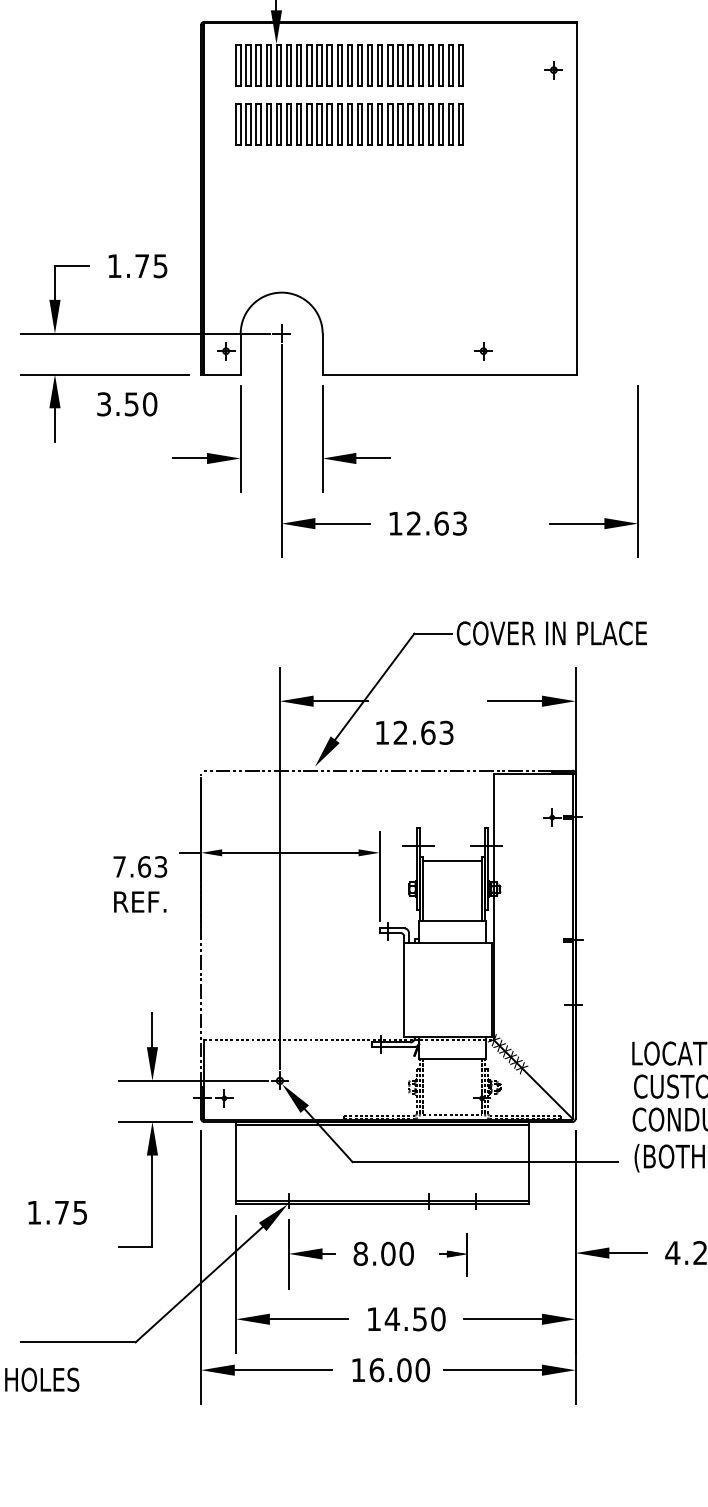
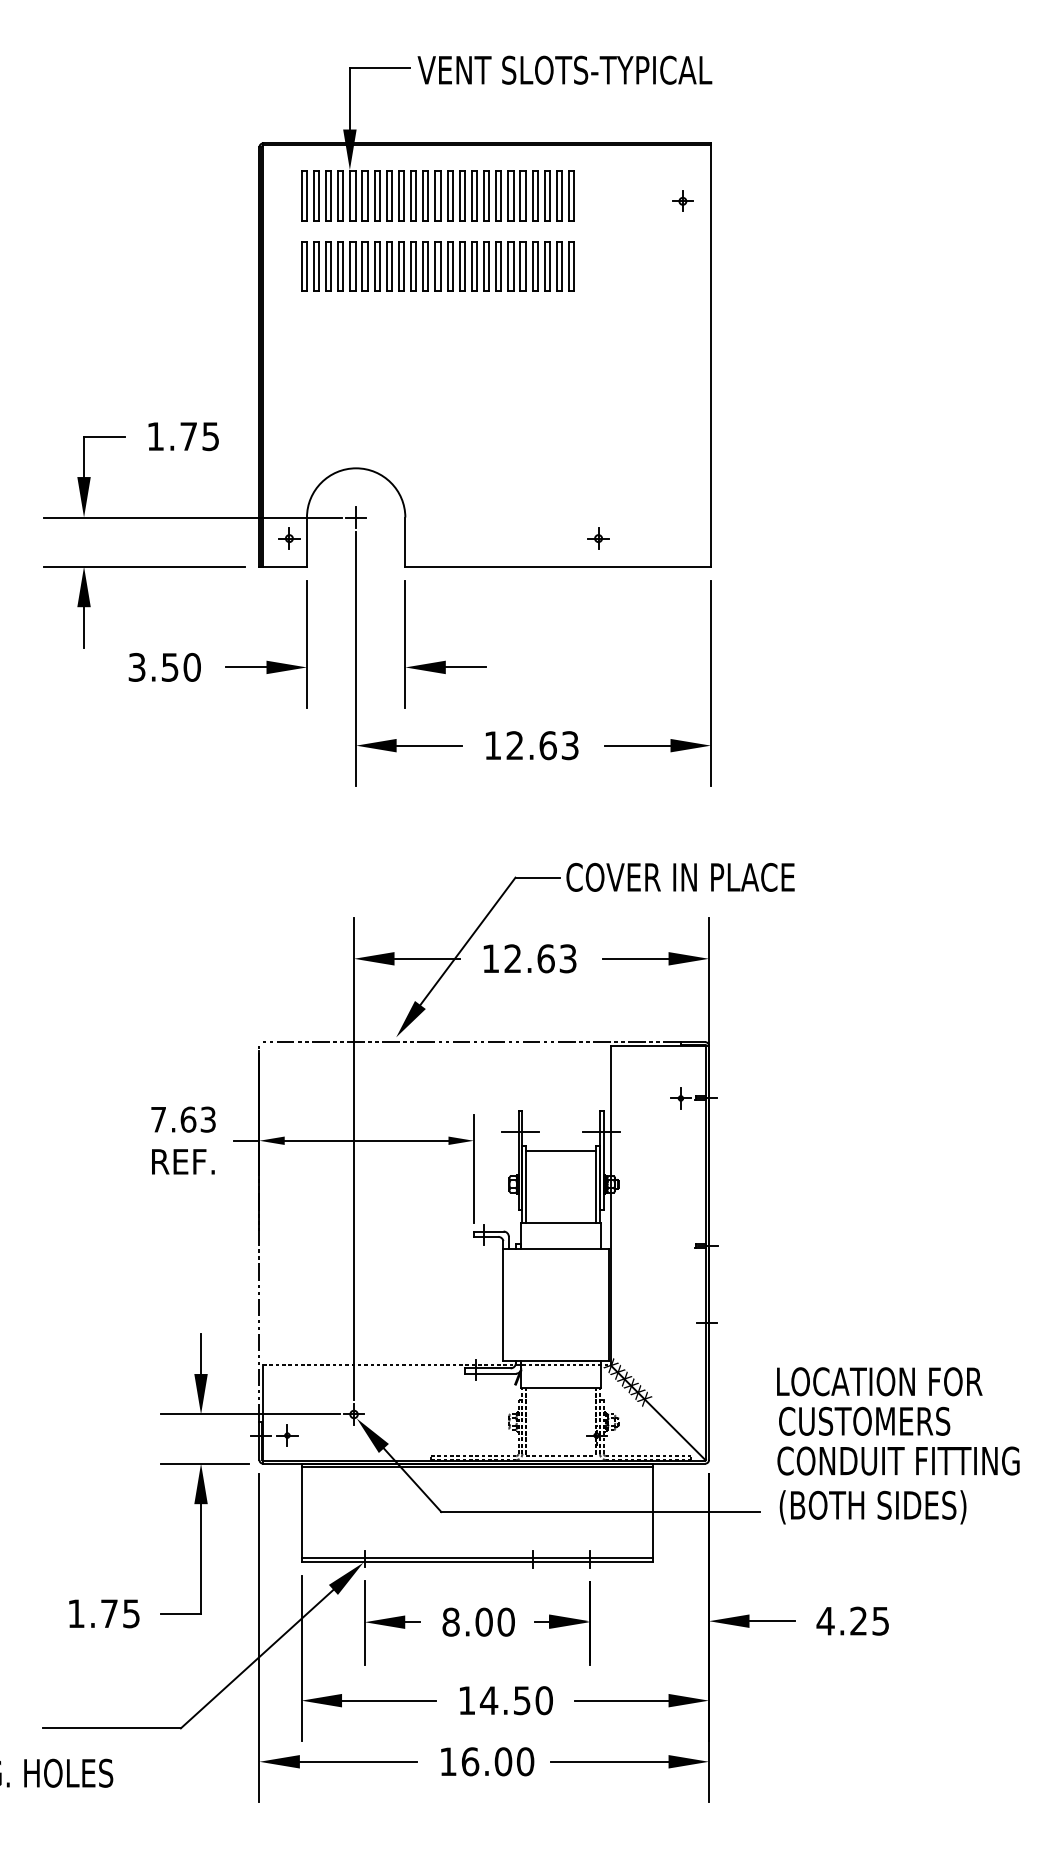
text: (127, 404) -> (164, 667), moved
part: (637, 471) -> (710, 683), moved
text: (414, 732) -> (529, 958), moved
text: (140, 884) -> (183, 1140), moved
text: (57, 1212) -> (104, 1613), moved
part: (453, 1254) -> (562, 1623), size x1.67

